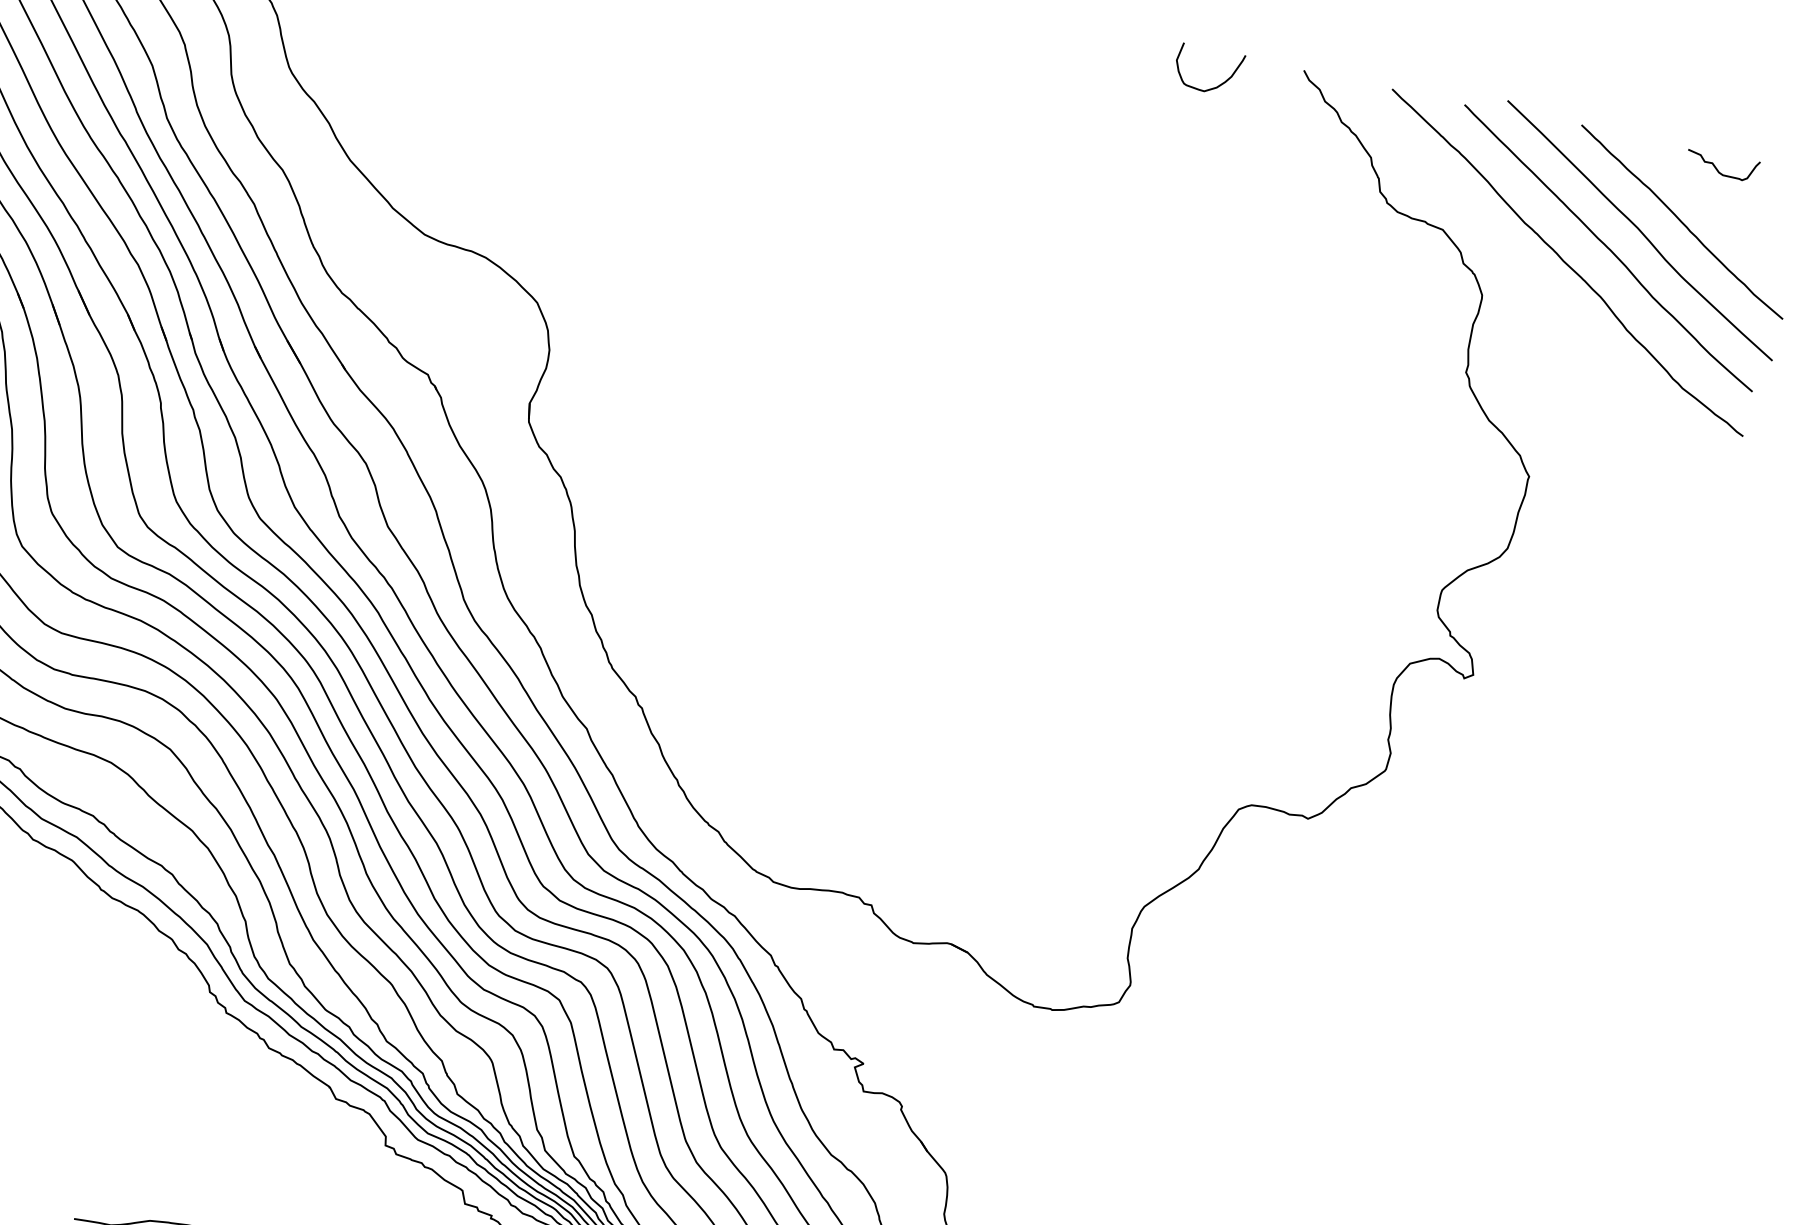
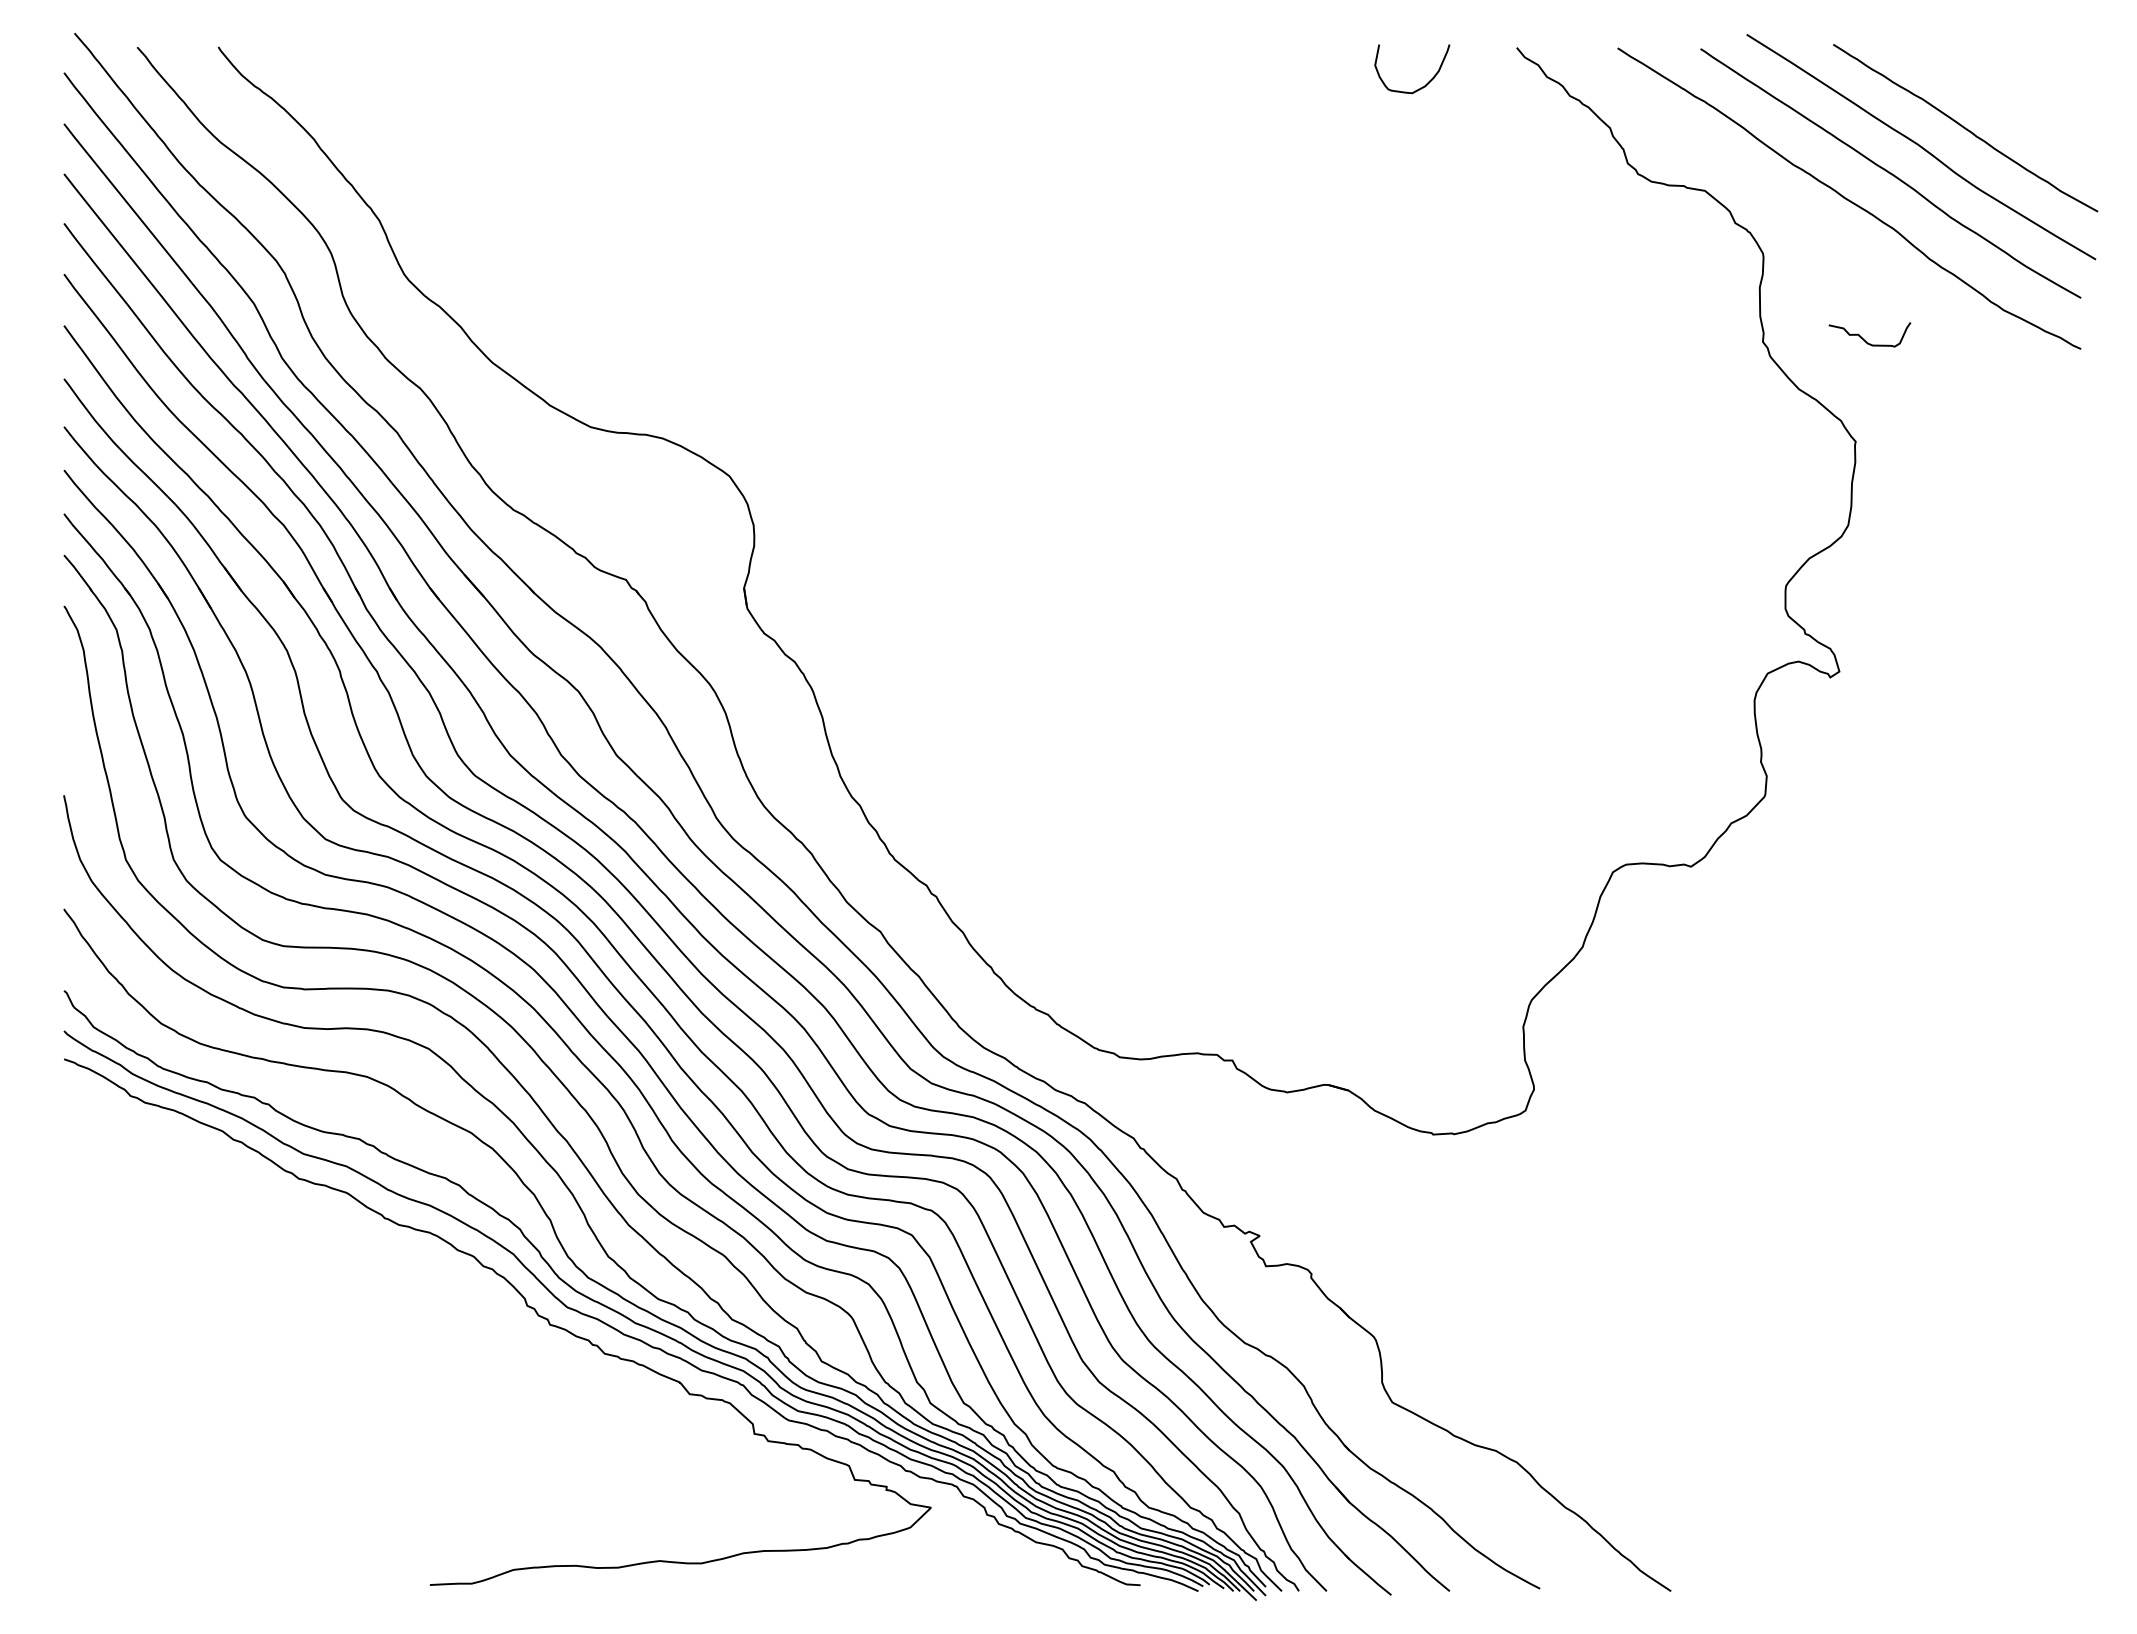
curve: (1716, 168) -> (1864, 339), moved

